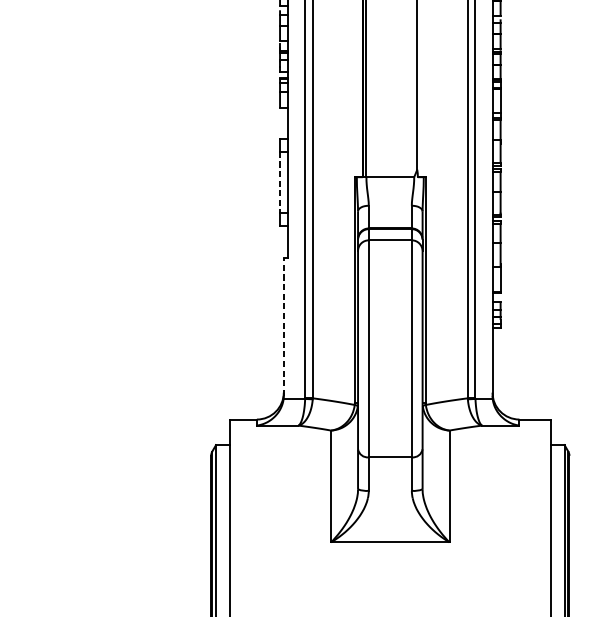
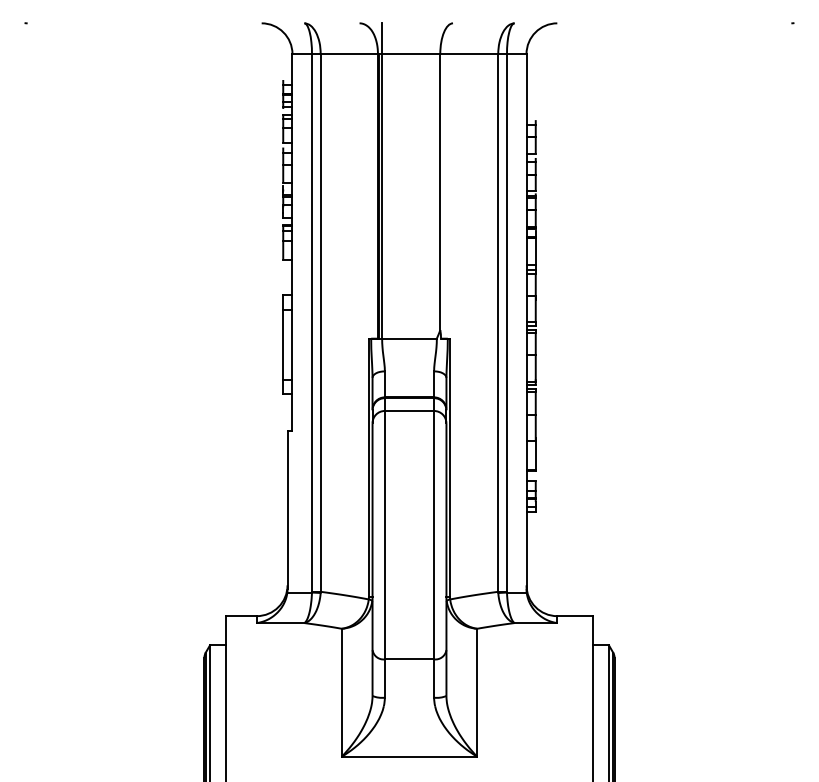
line: (280, 183) -> (283, 345), dashed -> solid
line: (283, 327) -> (287, 510), dashed -> solid

